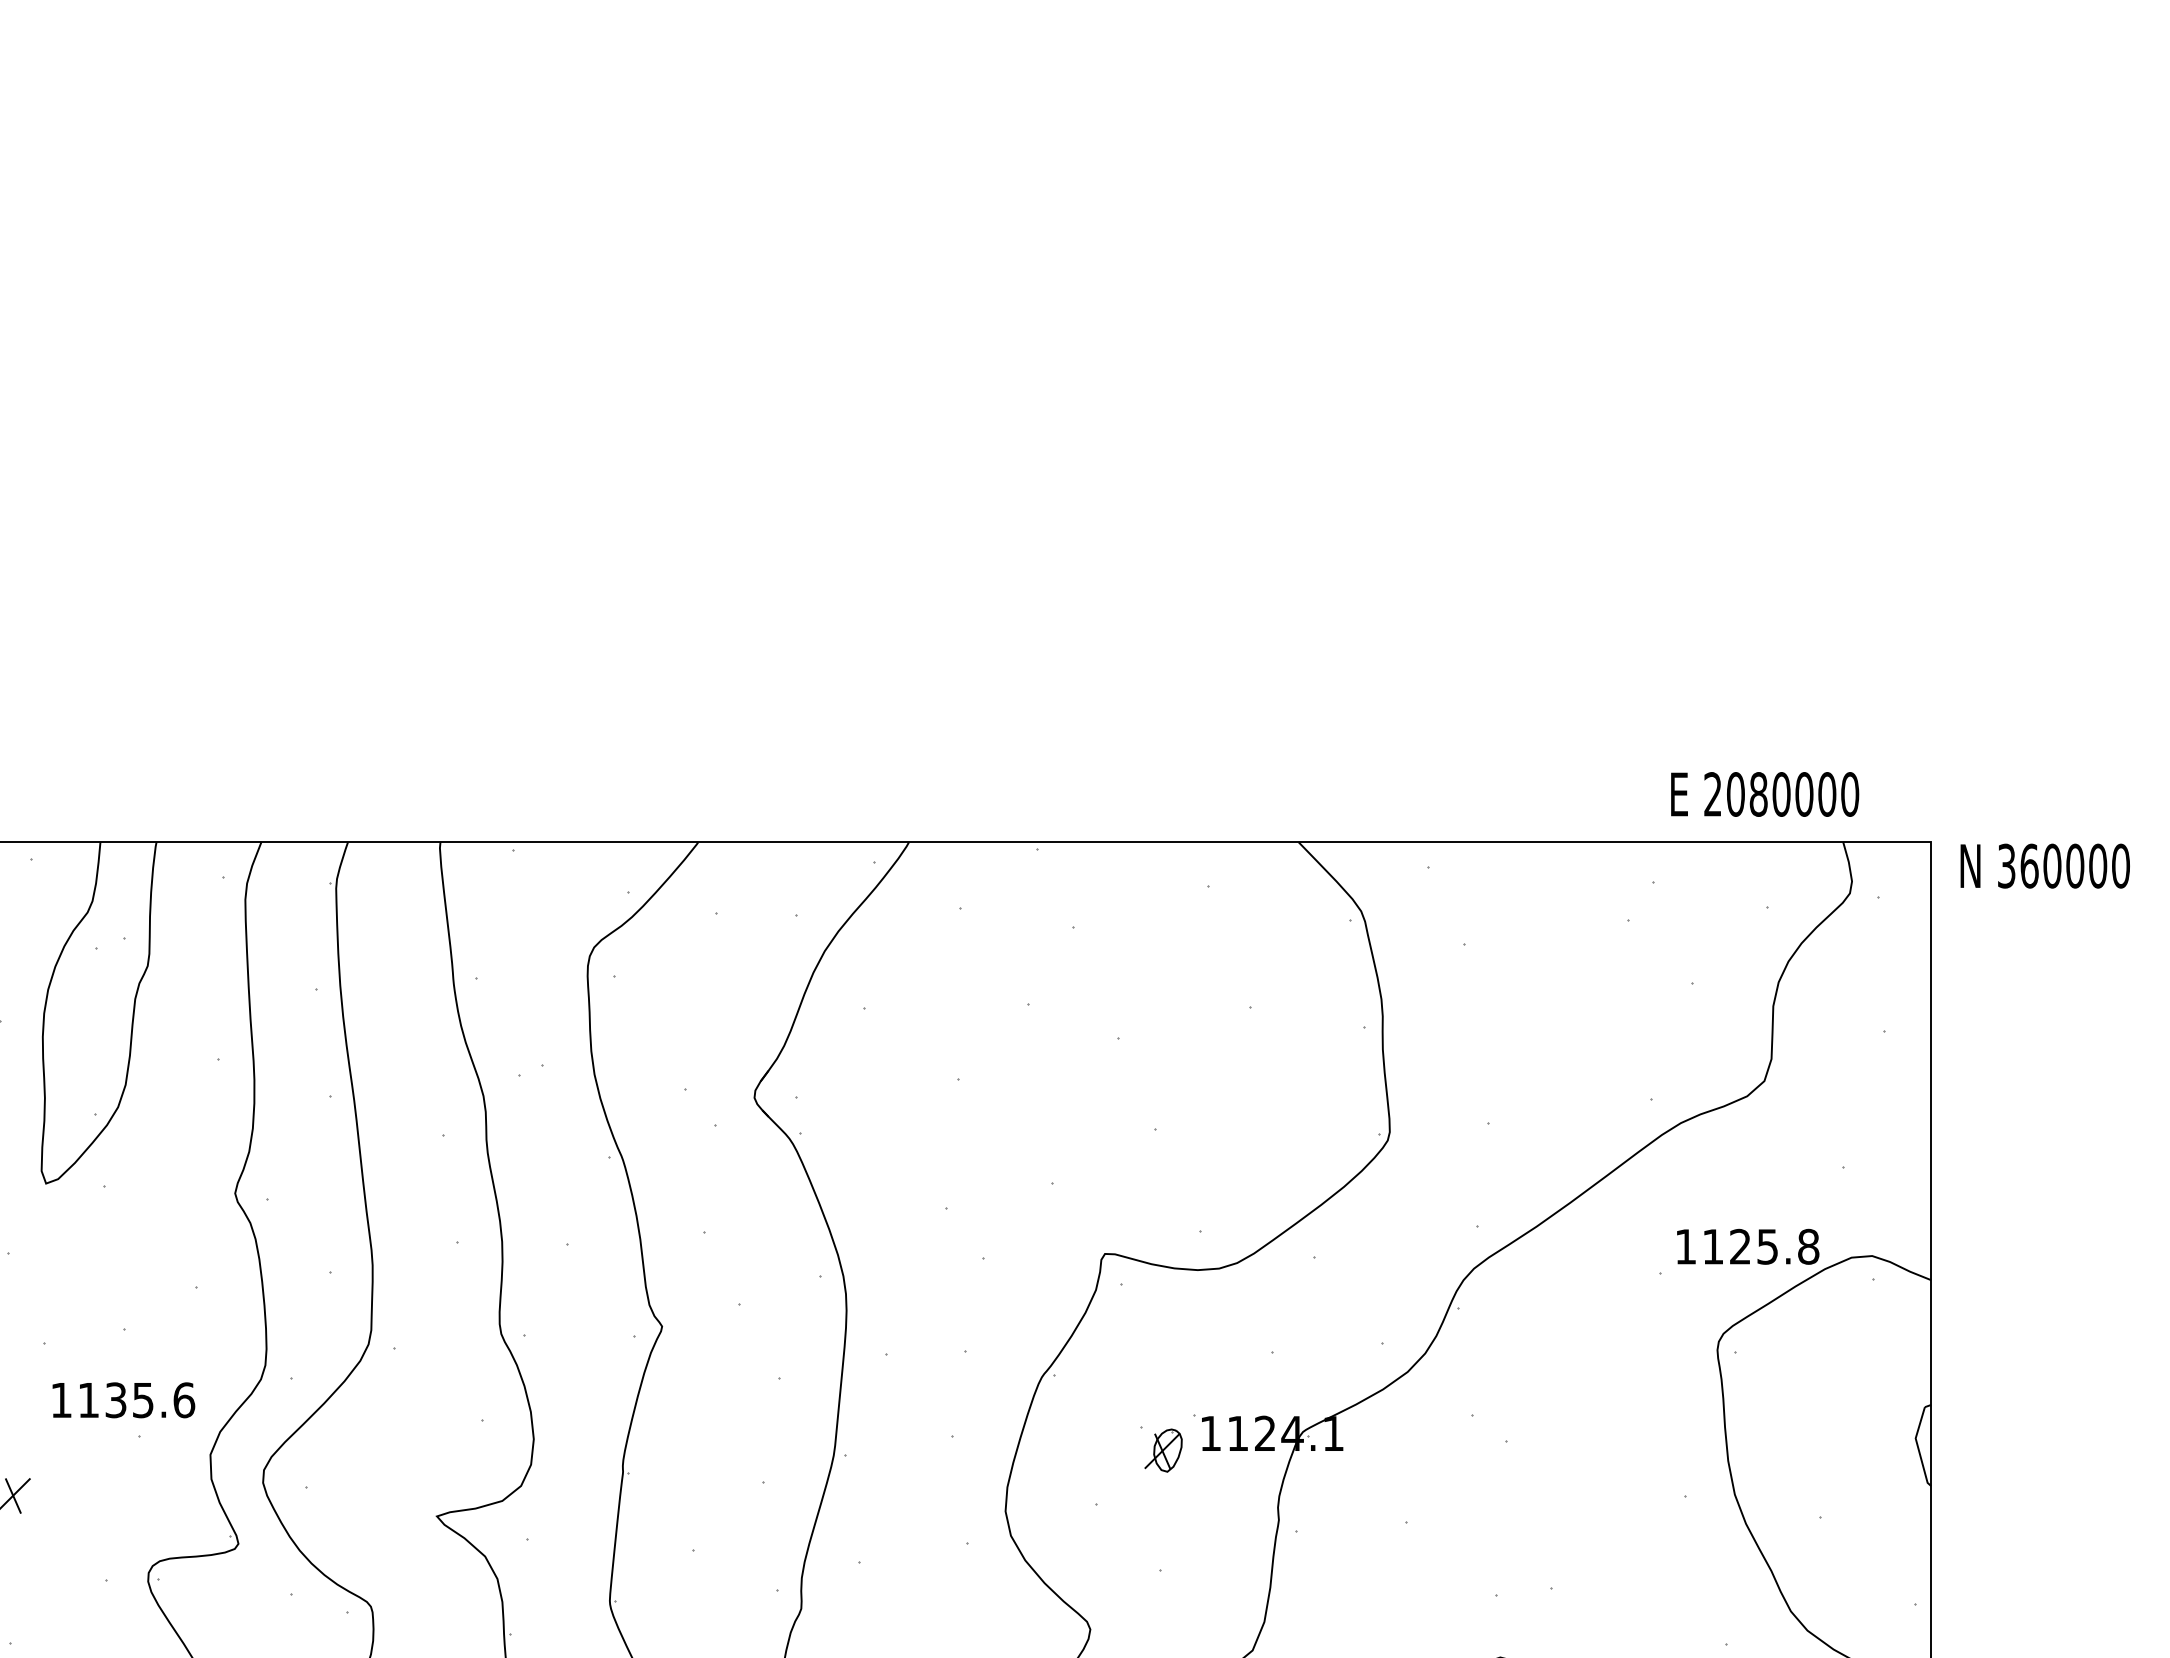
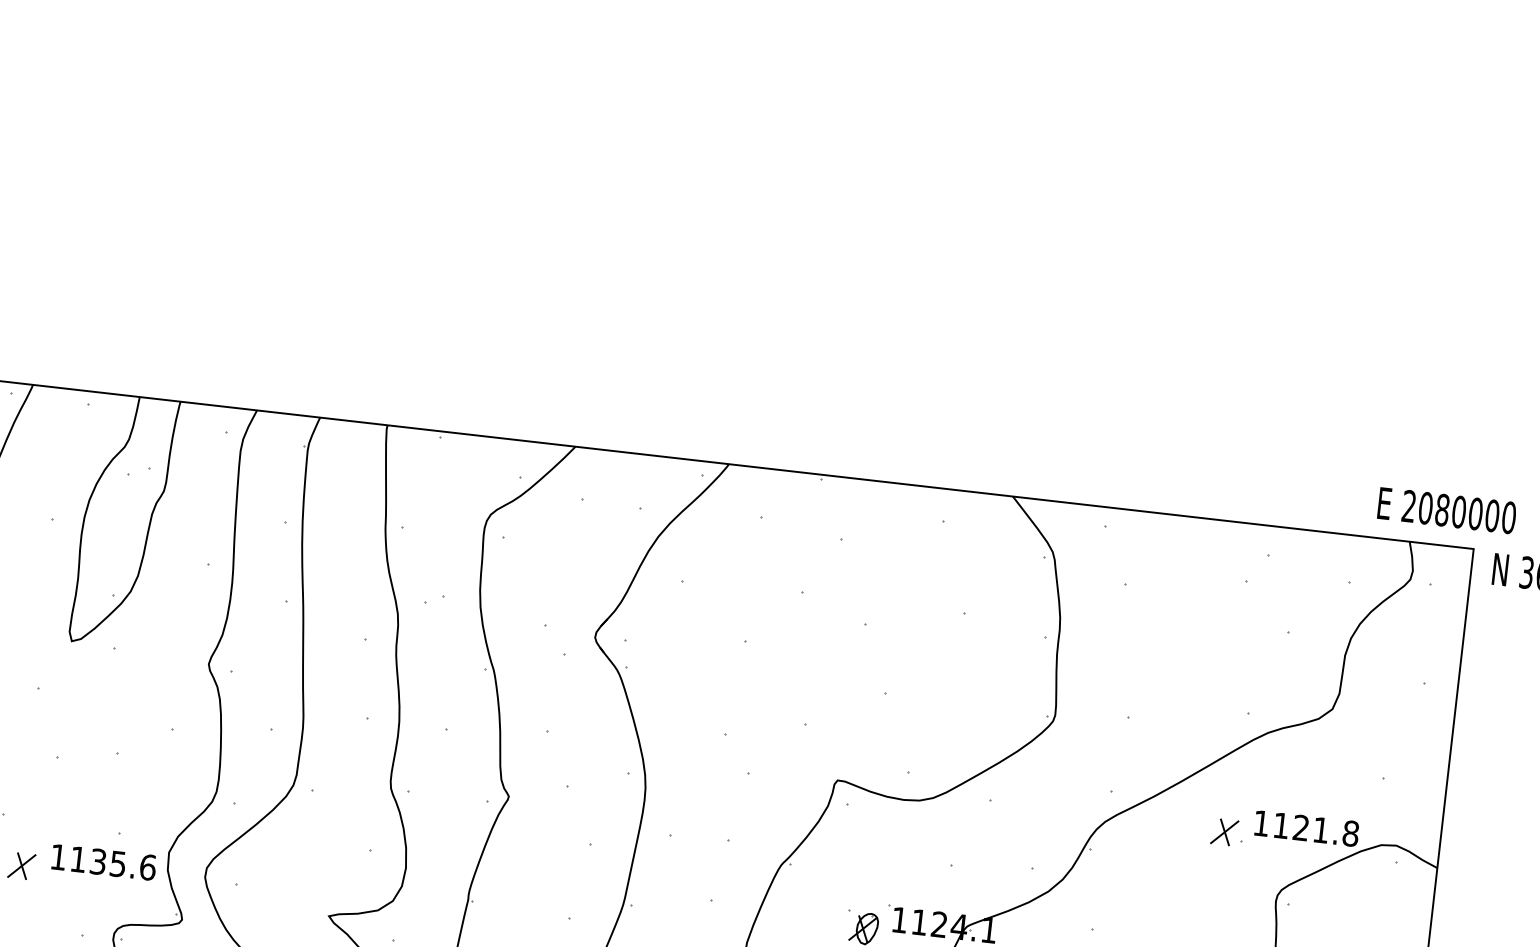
text: (1765, 794) -> (1447, 510), moved
text: (1767, 1246) -> (1320, 830), 1125.8 -> 1121.8
part: (1637, 1264) -> (1224, 832), added
text: (123, 1400) -> (103, 862), moved

